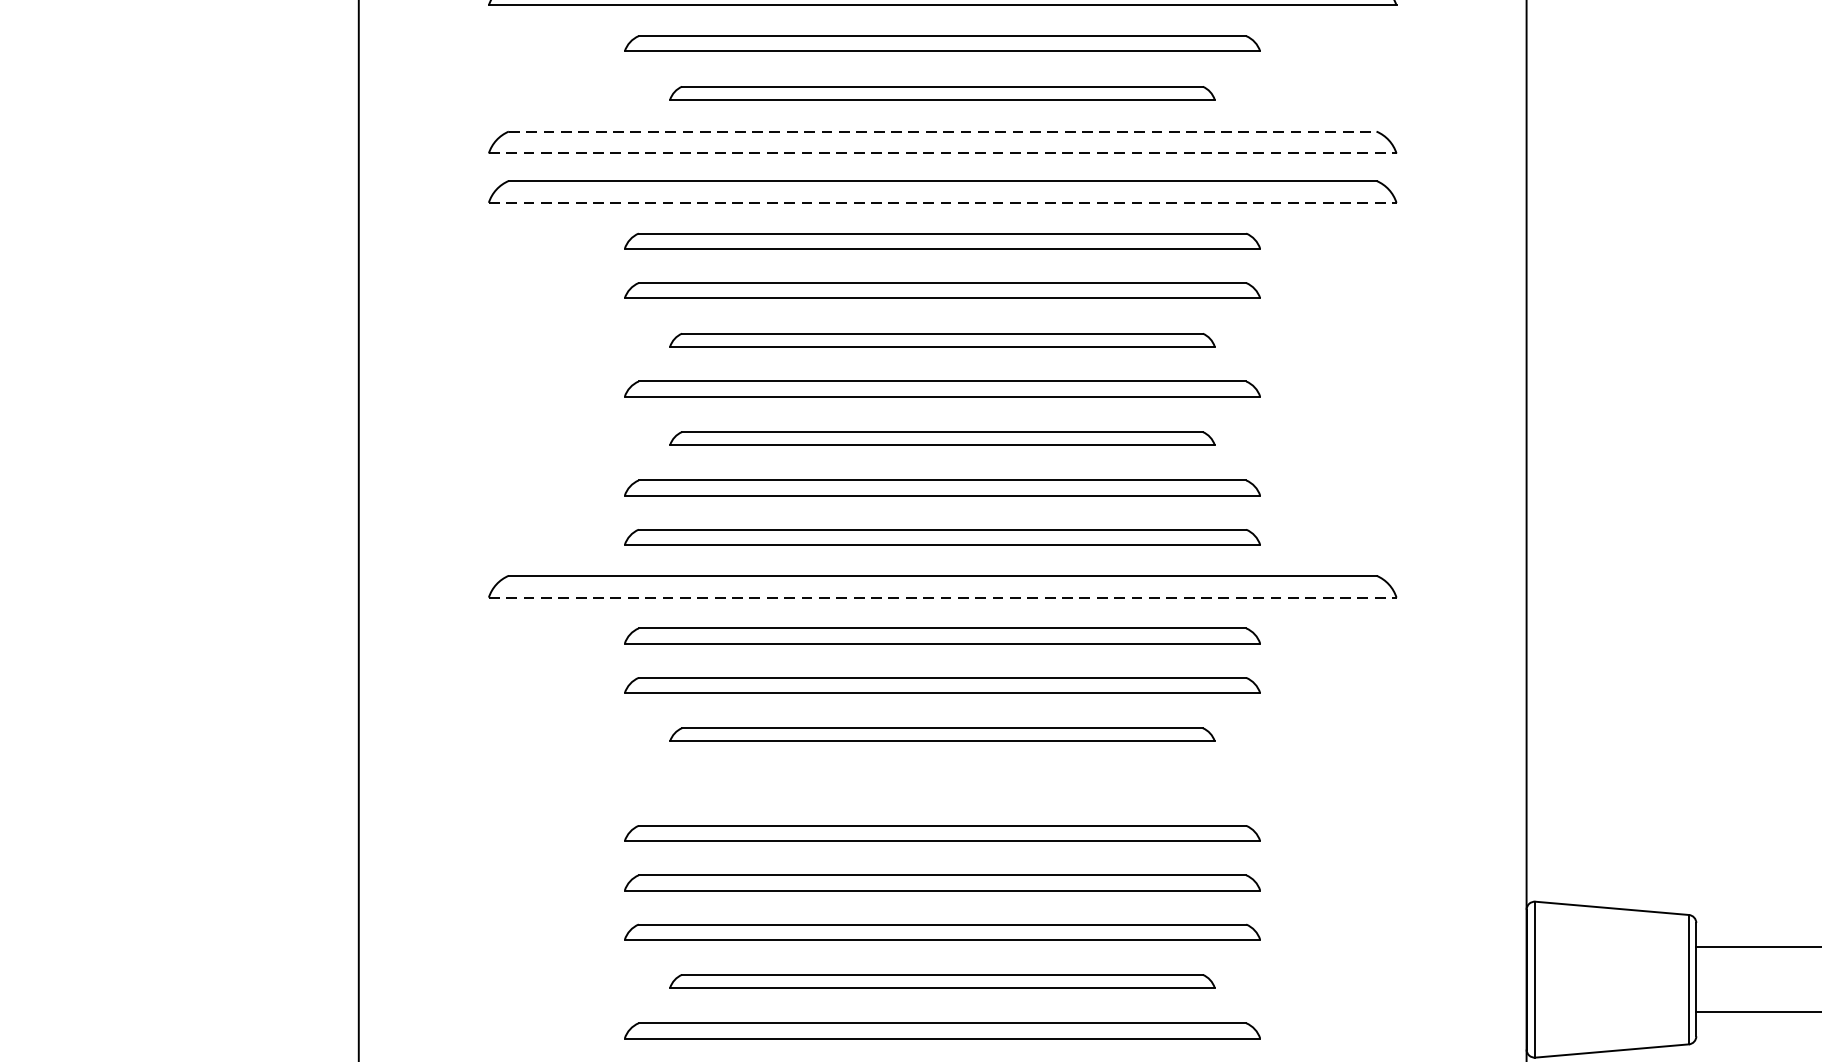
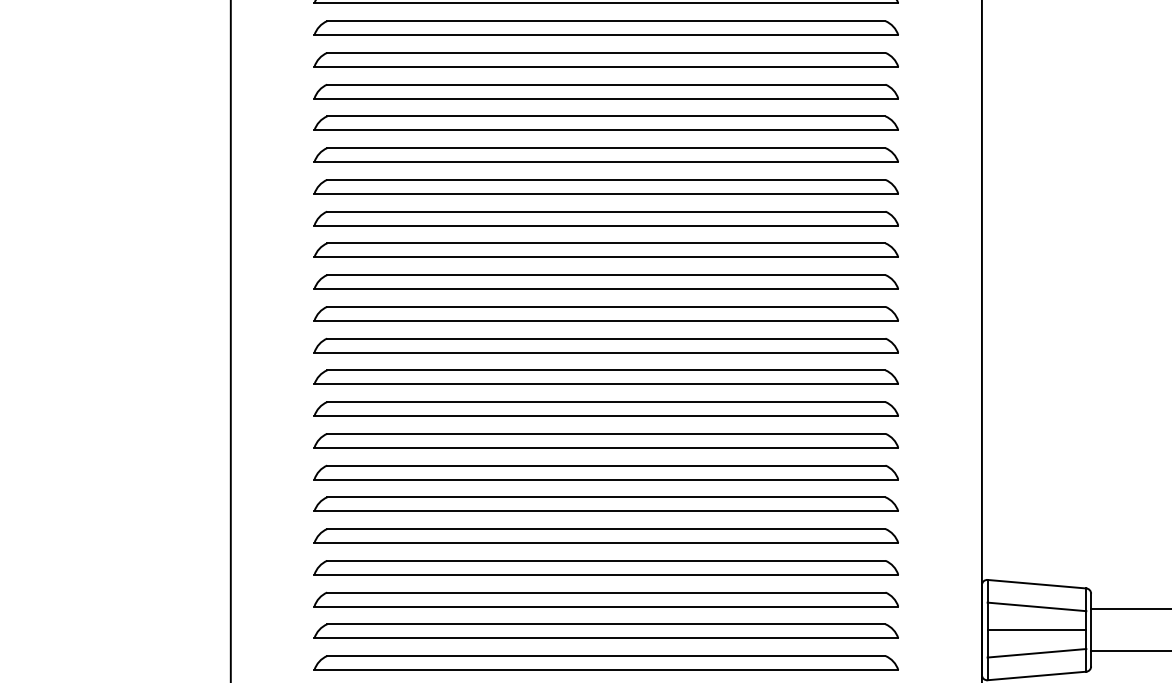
part: (941, 42) -> (605, 27), size x1.43
part: (941, 92) -> (605, 59), size x1.67
line: (942, 131) -> (606, 84), dashed -> solid
line: (942, 153) -> (606, 98), dashed -> solid
line: (942, 202) -> (606, 130), dashed -> solid
part: (941, 240) -> (605, 154), size x1.43
part: (941, 290) -> (605, 186), size x1.43
part: (941, 339) -> (605, 218), size x1.67
part: (941, 387) -> (605, 249), size x1.43
part: (941, 437) -> (605, 281), size x1.67
part: (941, 487) -> (605, 313), size x1.43
part: (941, 537) -> (605, 345), size x1.43
line: (942, 597) -> (606, 384), dashed -> solid
part: (941, 635) -> (605, 408), size x1.43
part: (941, 684) -> (605, 440), size x1.43
part: (941, 734) -> (605, 472), size x1.67
part: (941, 782) -> (605, 503), added
part: (941, 832) -> (605, 535), size x1.43
part: (941, 882) -> (605, 567), size x1.43
part: (941, 932) -> (605, 599), size x1.43
line: (1611, 942) -> (1036, 606), added
part: (941, 980) -> (605, 630), size x1.67
line: (1611, 980) -> (1036, 630), added
line: (1611, 1016) -> (1036, 653), added
part: (941, 1030) -> (605, 662), size x1.43

